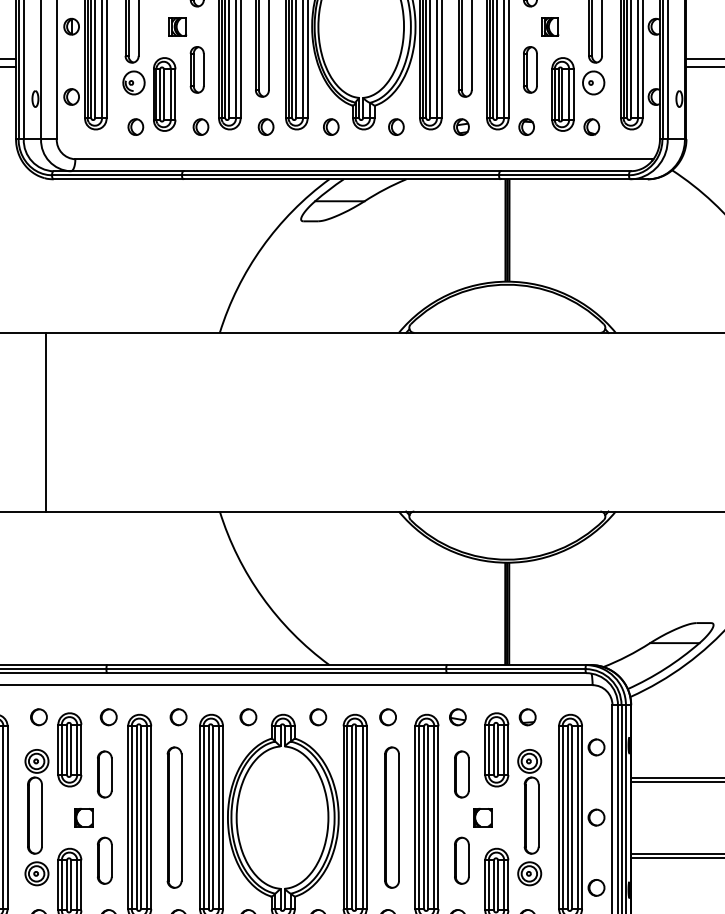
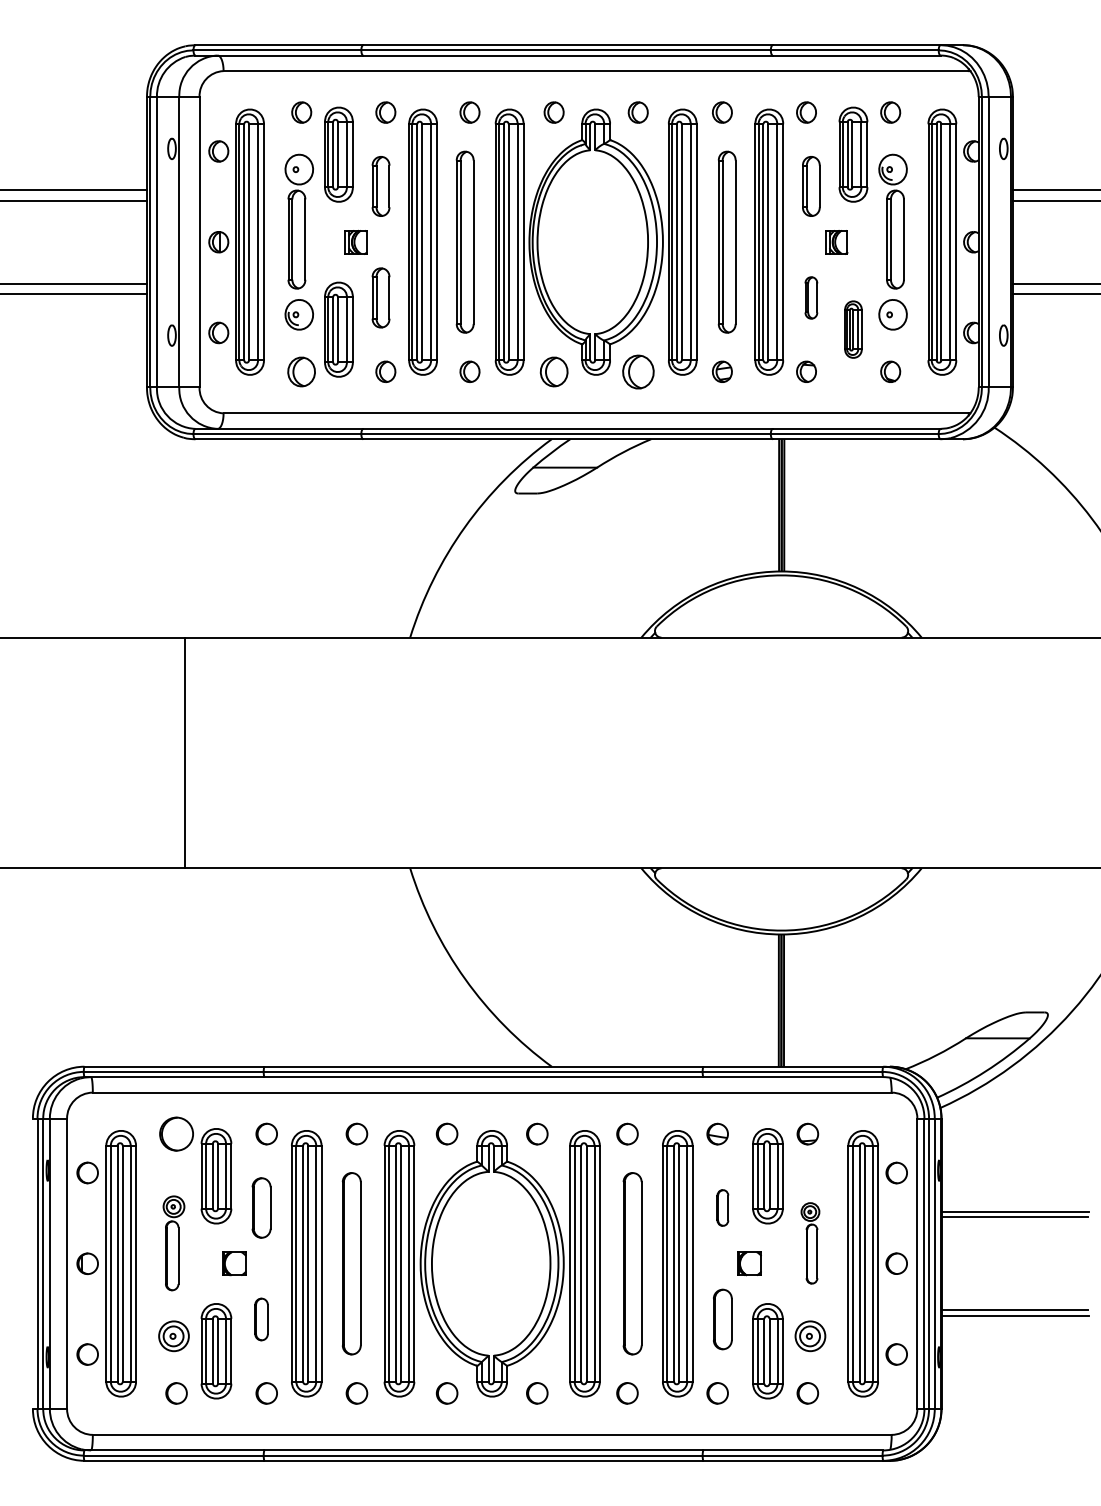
part: (530, 69) -> (811, 297), size x0.7
part: (563, 94) -> (853, 329), size x0.6
part: (135, 126) -> (301, 371), size x1.4
part: (330, 126) -> (553, 371), size x1.4
part: (395, 126) -> (637, 371), size x1.6
part: (38, 716) -> (176, 1133), size x1.6
part: (461, 774) -> (722, 1207), size x0.6
part: (36, 801) -> (173, 1243), size x0.7
part: (529, 801) -> (810, 1243), size x0.6
part: (104, 860) -> (261, 1319), size x0.7

